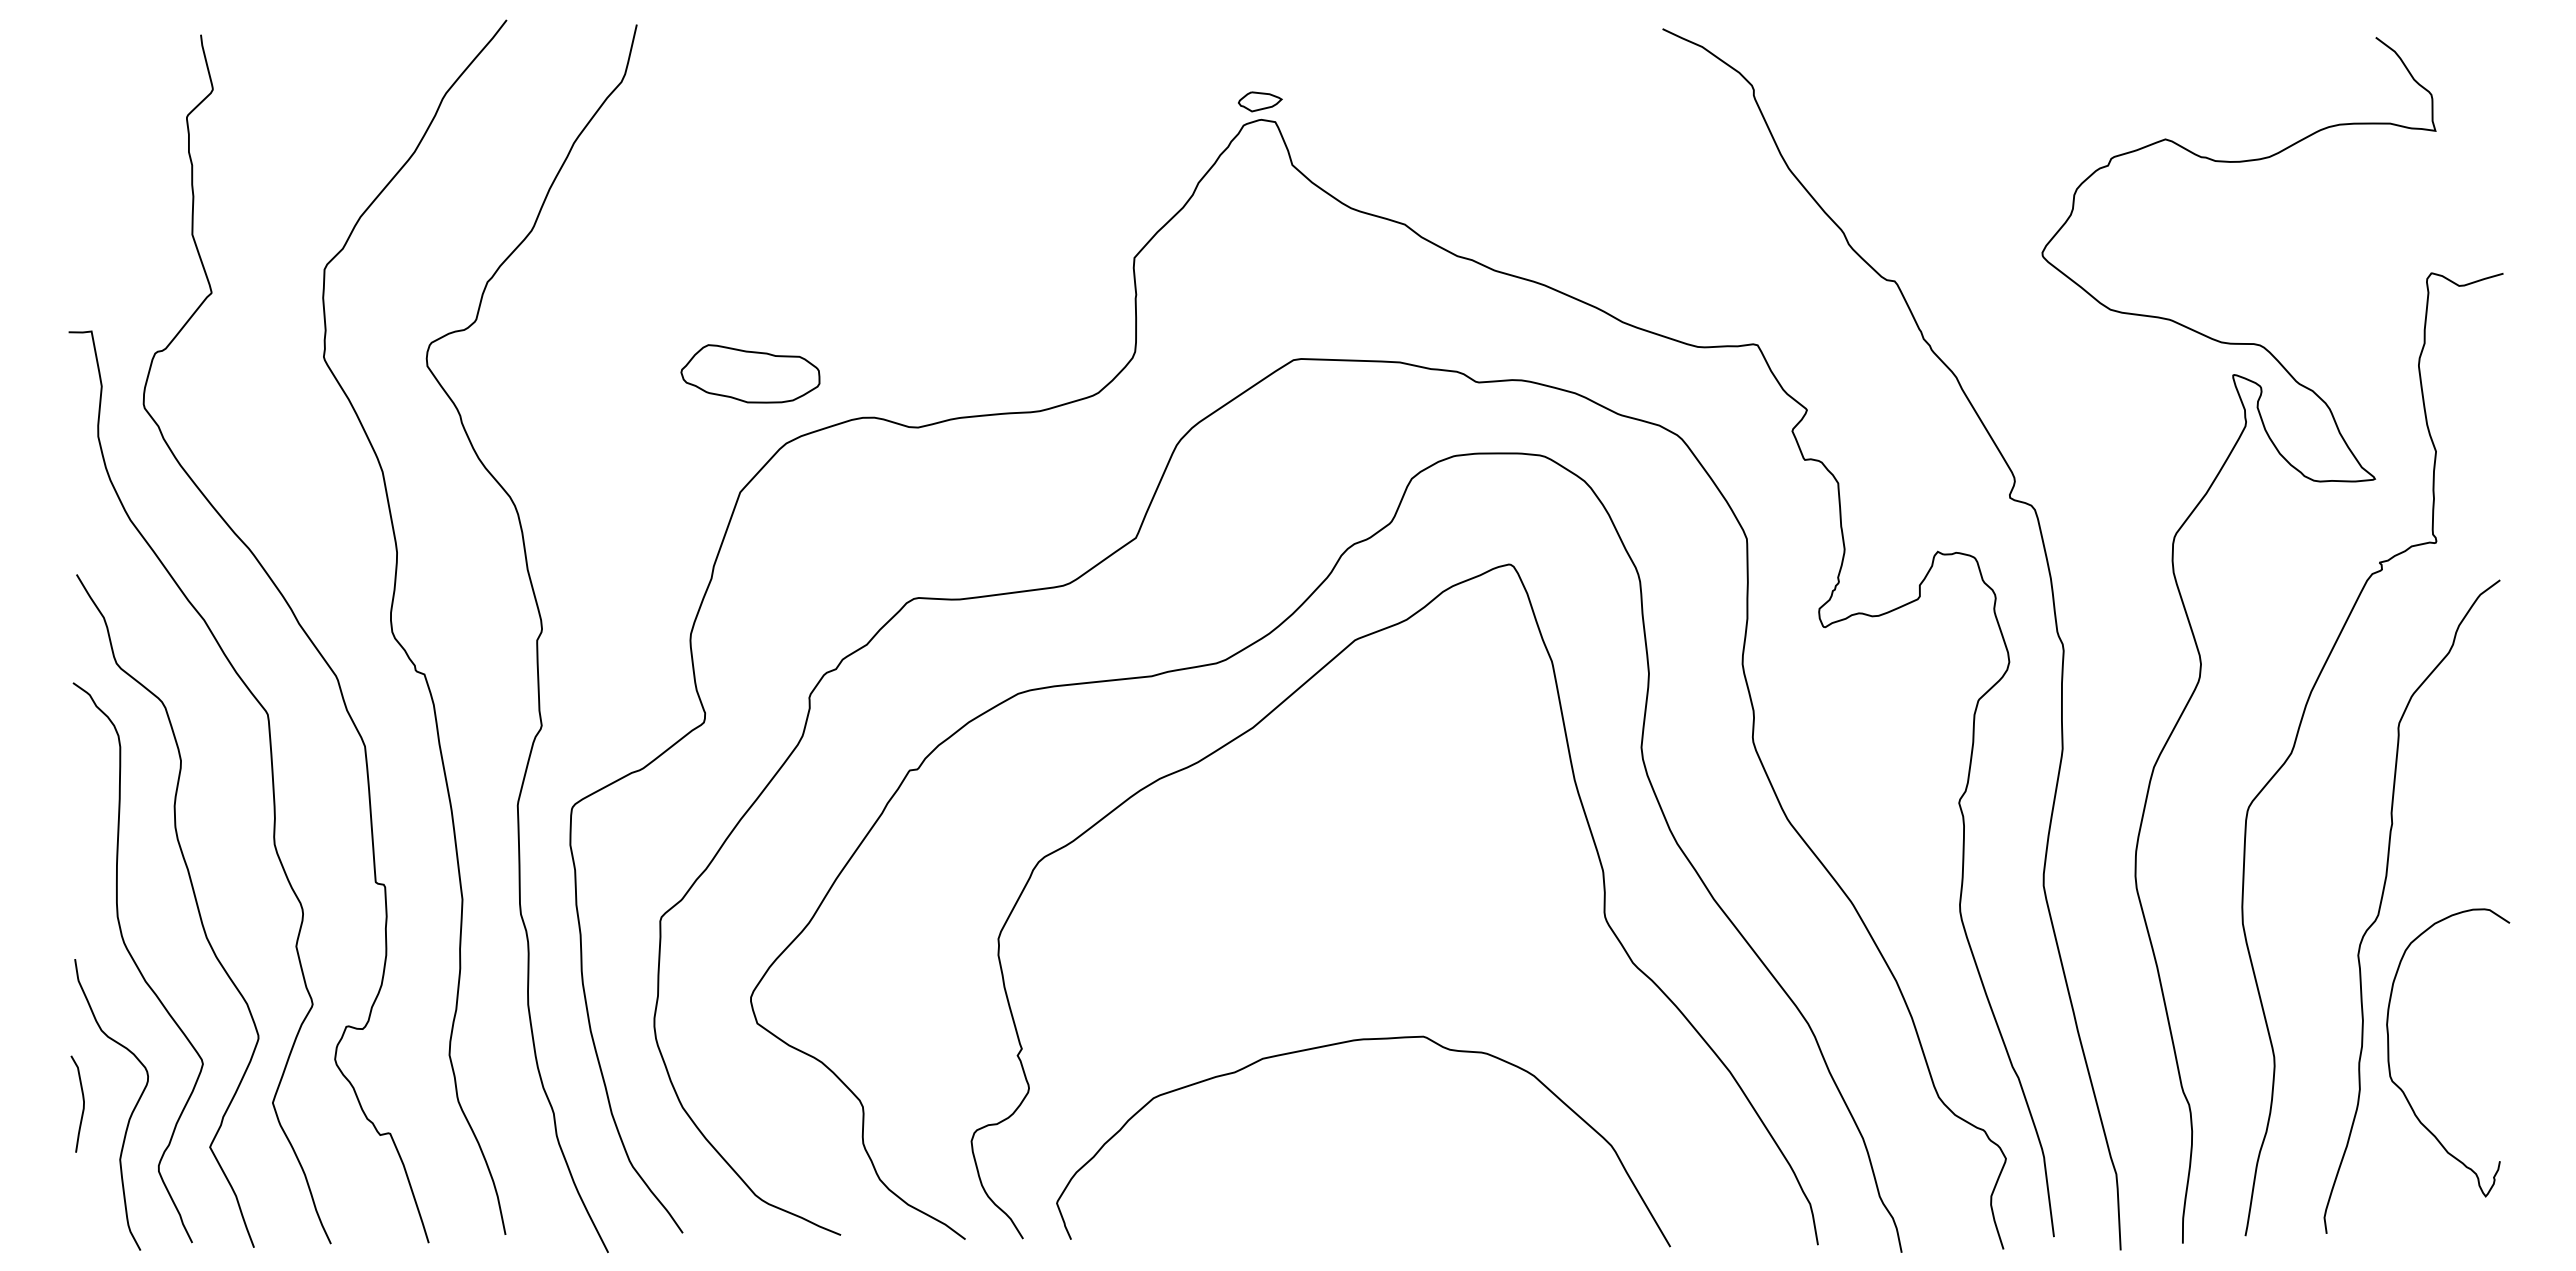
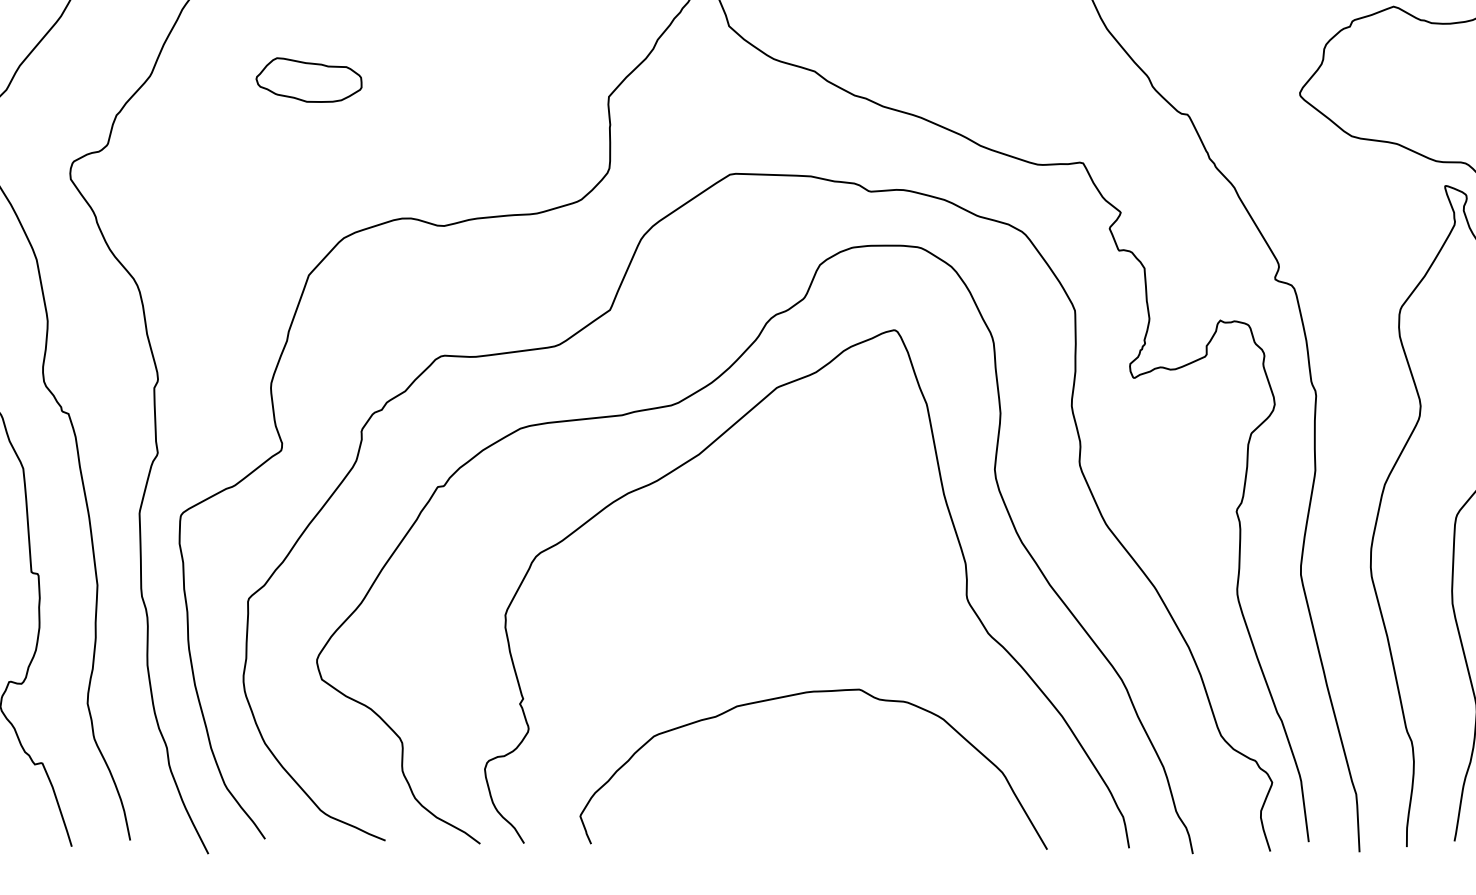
part: (750, 373) -> (309, 79), moved
curve: (1344, 1043) -> (799, 694), moved

